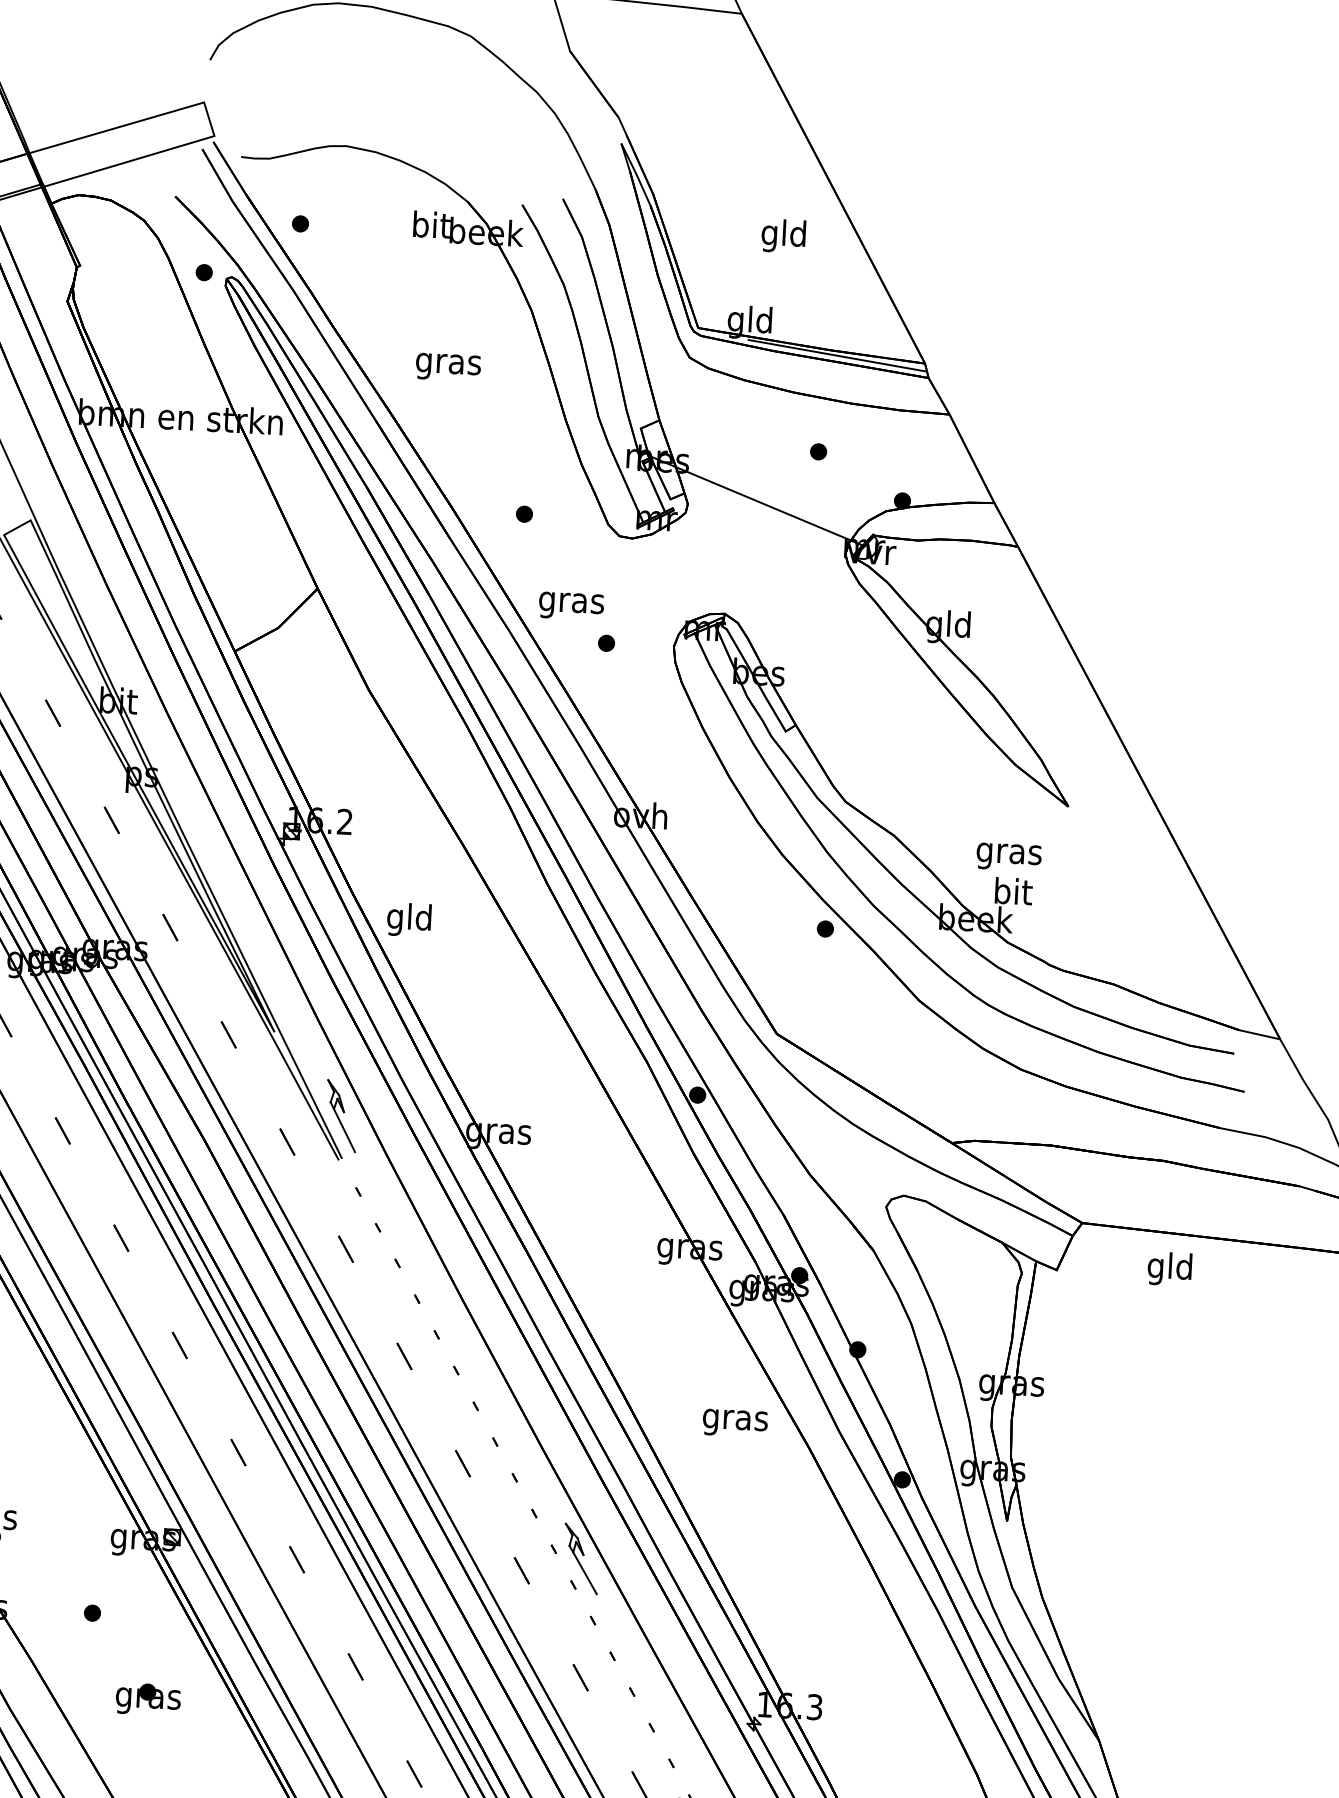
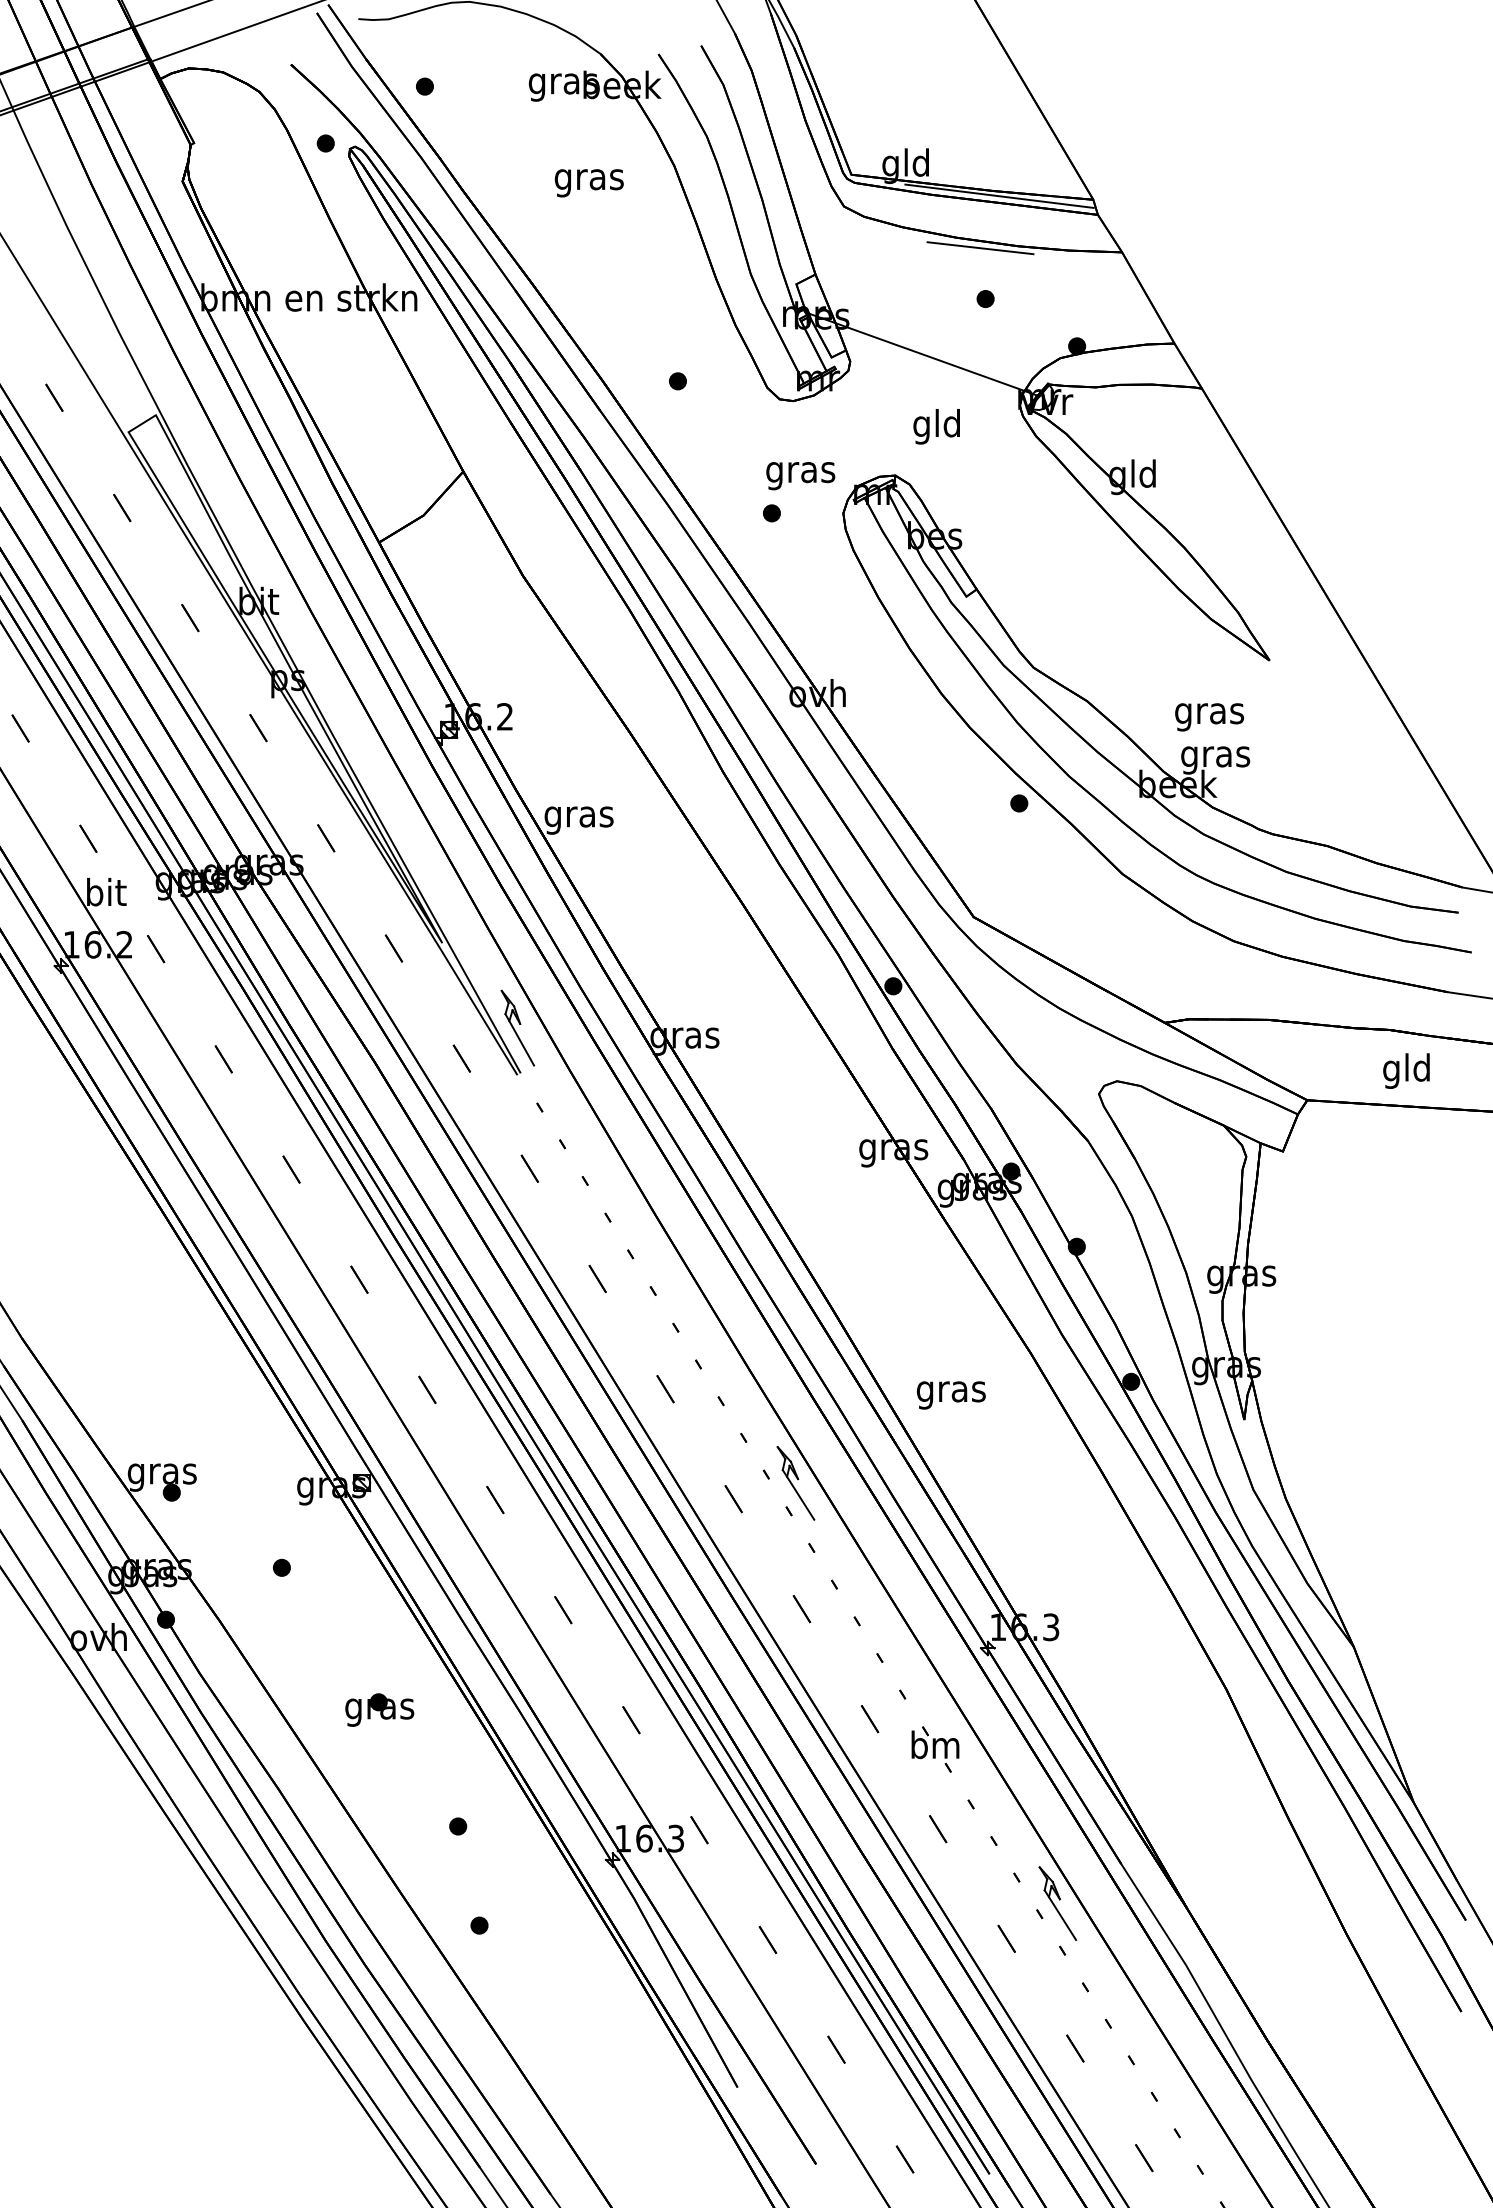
text: (430, 227) -> (562, 83), bit -> gras
text: (783, 235) -> (936, 426), moved
text: (447, 367) -> (588, 183), moved
line: (816, 403) -> (980, 248), added
text: (571, 606) -> (800, 476), moved
text: (1012, 894) -> (1215, 756), bit -> gras
text: (409, 919) -> (578, 816), gld -> gras
text: (1169, 1268) -> (1406, 1070), moved
text: (734, 1423) -> (950, 1395), moved
part: (148, 1698) -> (379, 1709), moved

